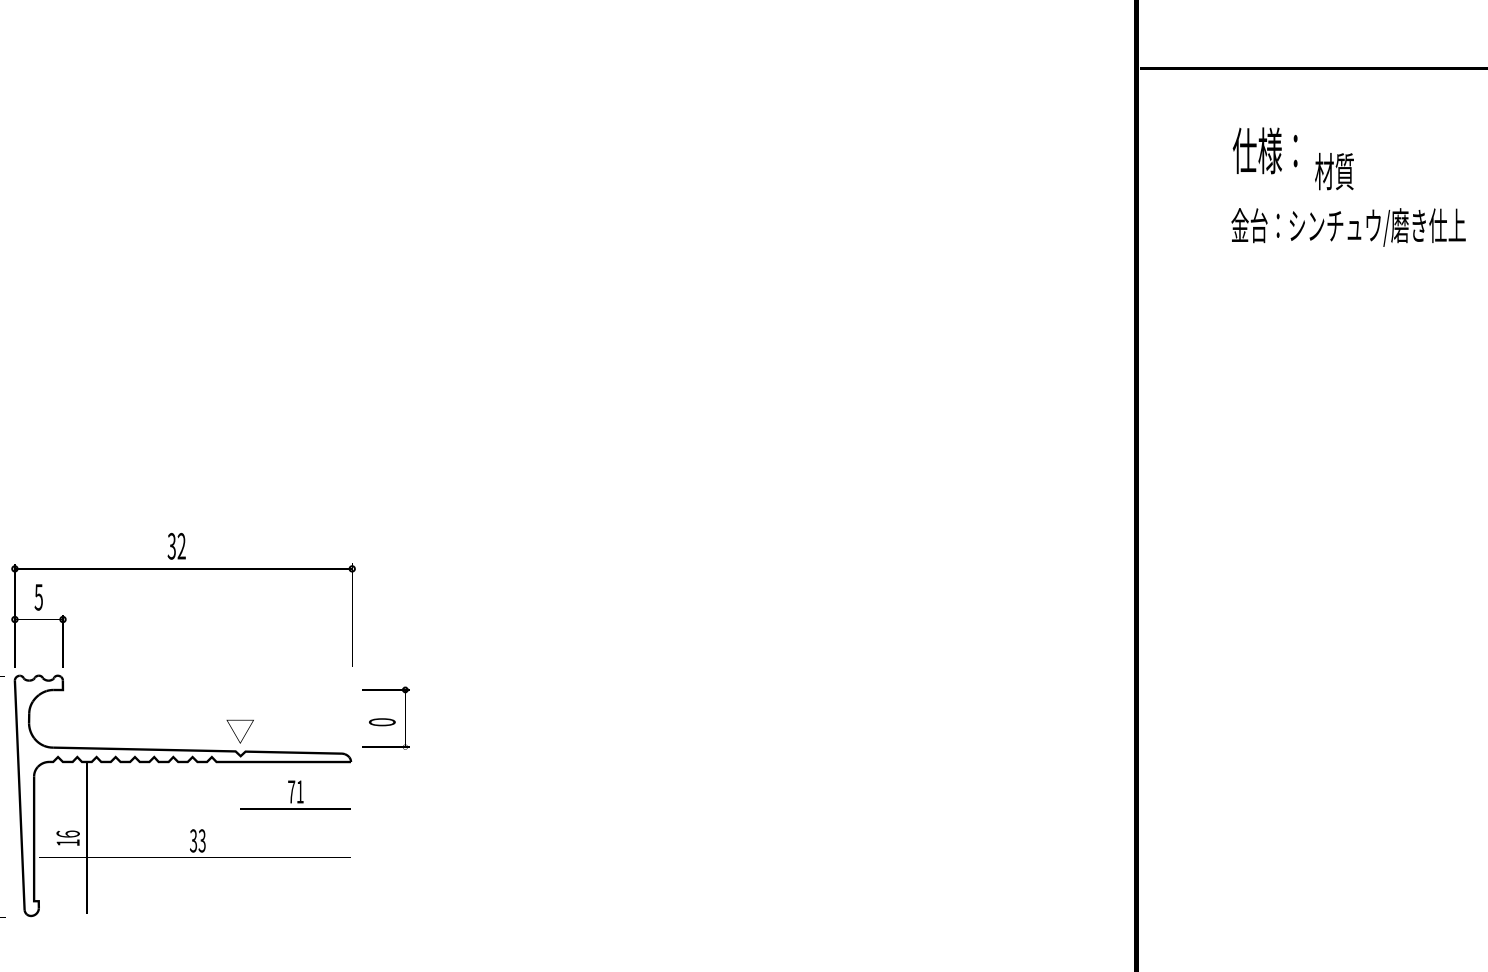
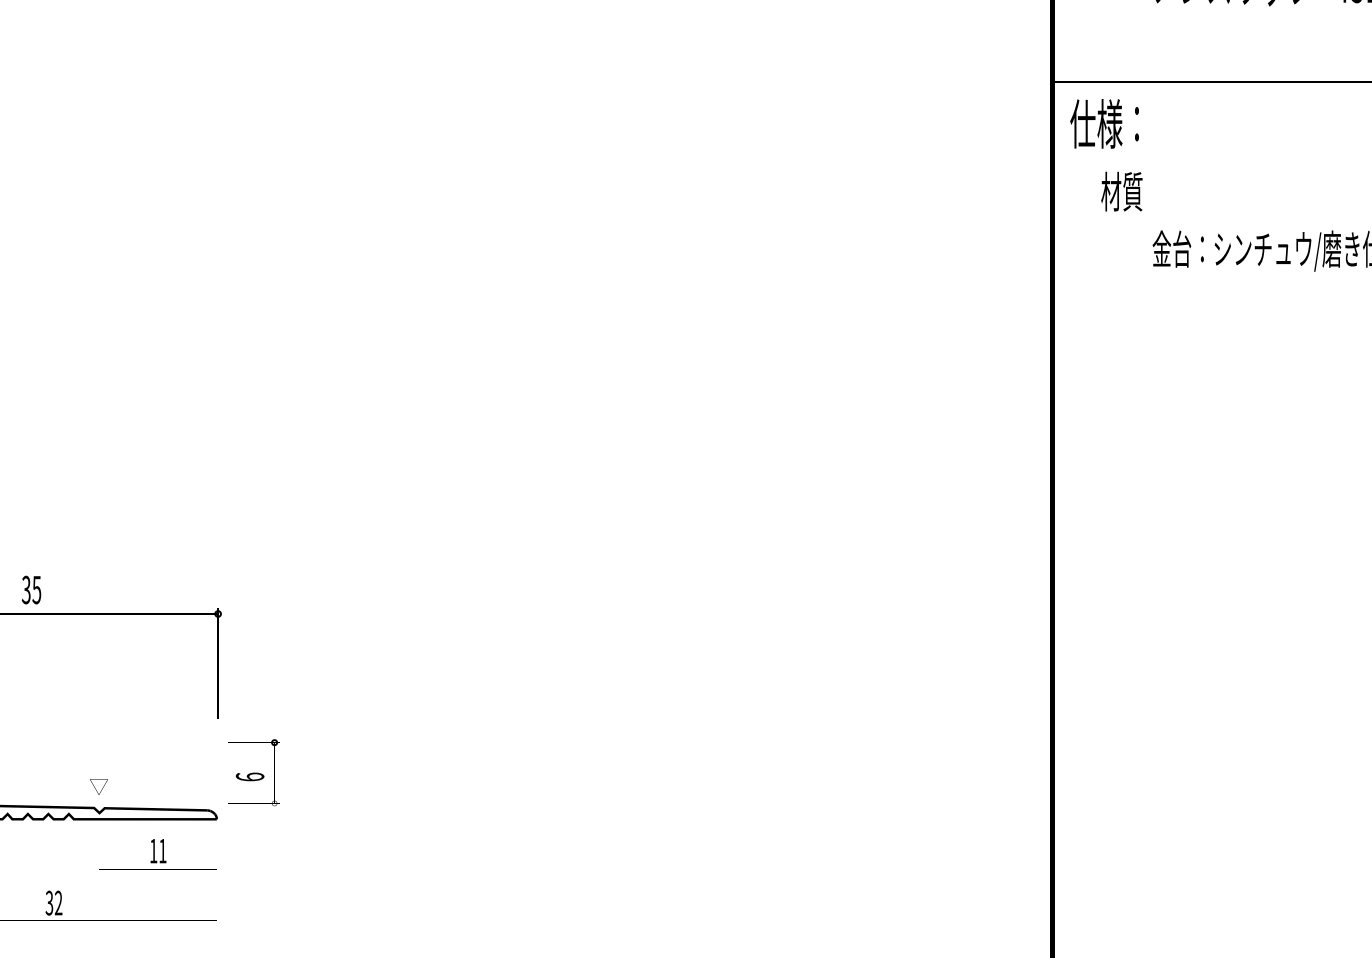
text: (1264, 150) -> (1103, 123), moved
text: (1334, 171) -> (1121, 191), moved
text: (181, 545) -> (36, 589), 32 -> 35
text: (382, 722) -> (250, 777), 0 -> 6
part: (239, 731) -> (98, 786), size x0.62
text: (291, 791) -> (153, 850), 71 -> 11
text: (201, 840) -> (57, 902), 33 -> 32

